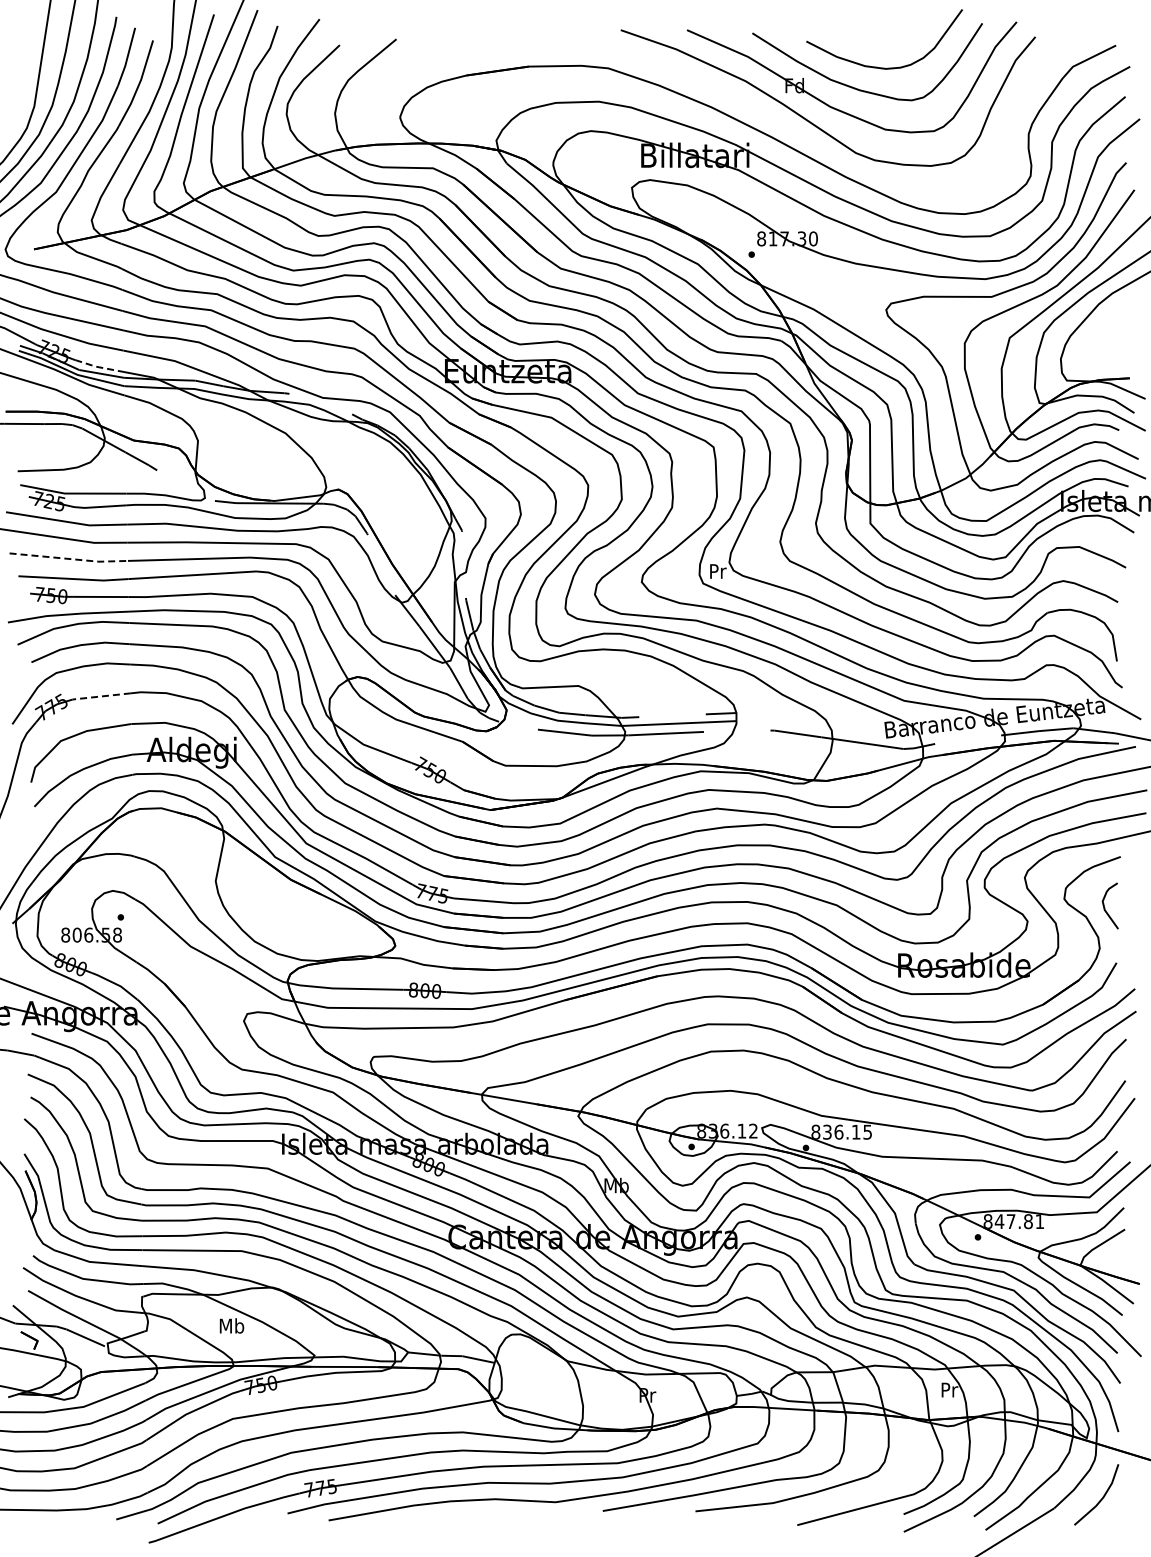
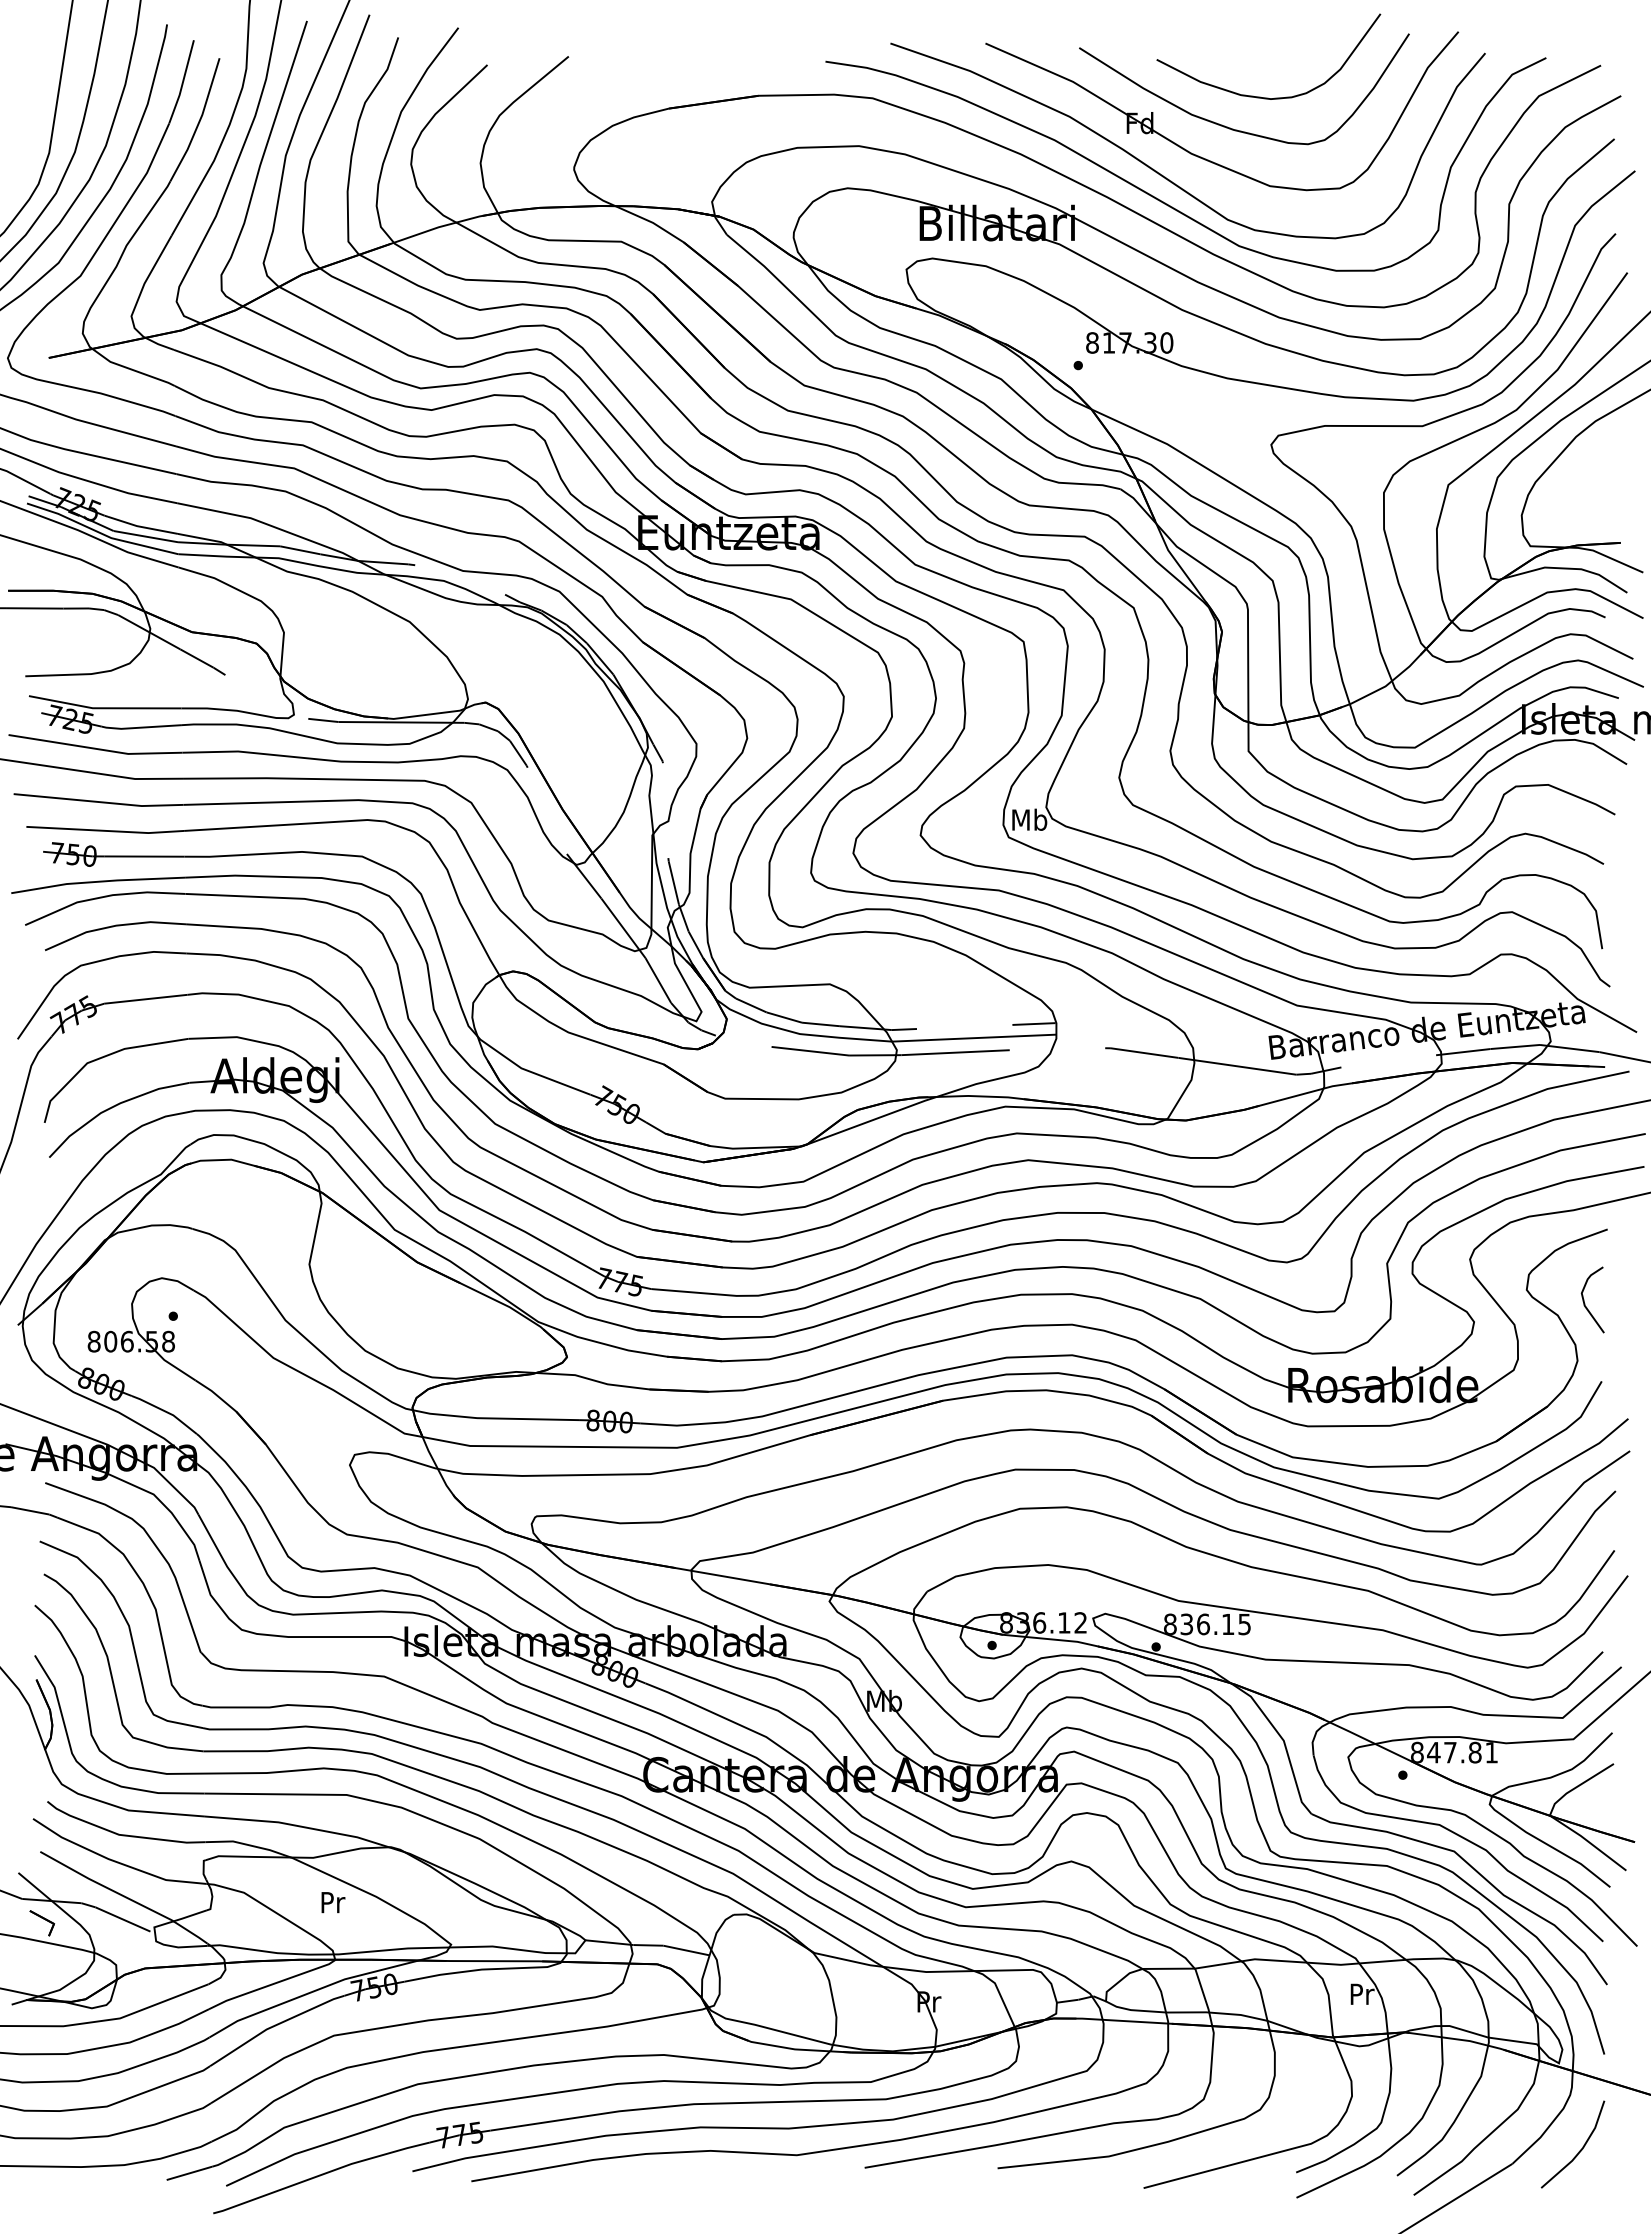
curve: (812, 140) -> (1165, 201), added
line: (99, 367) -> (142, 527), dashed -> solid
line: (70, 559) -> (101, 802), dashed -> solid
text: (717, 570) -> (1029, 818), Pr -> Mb
line: (100, 696) -> (144, 999), dashed -> solid
text: (231, 1325) -> (332, 1901), Mb -> Pr

